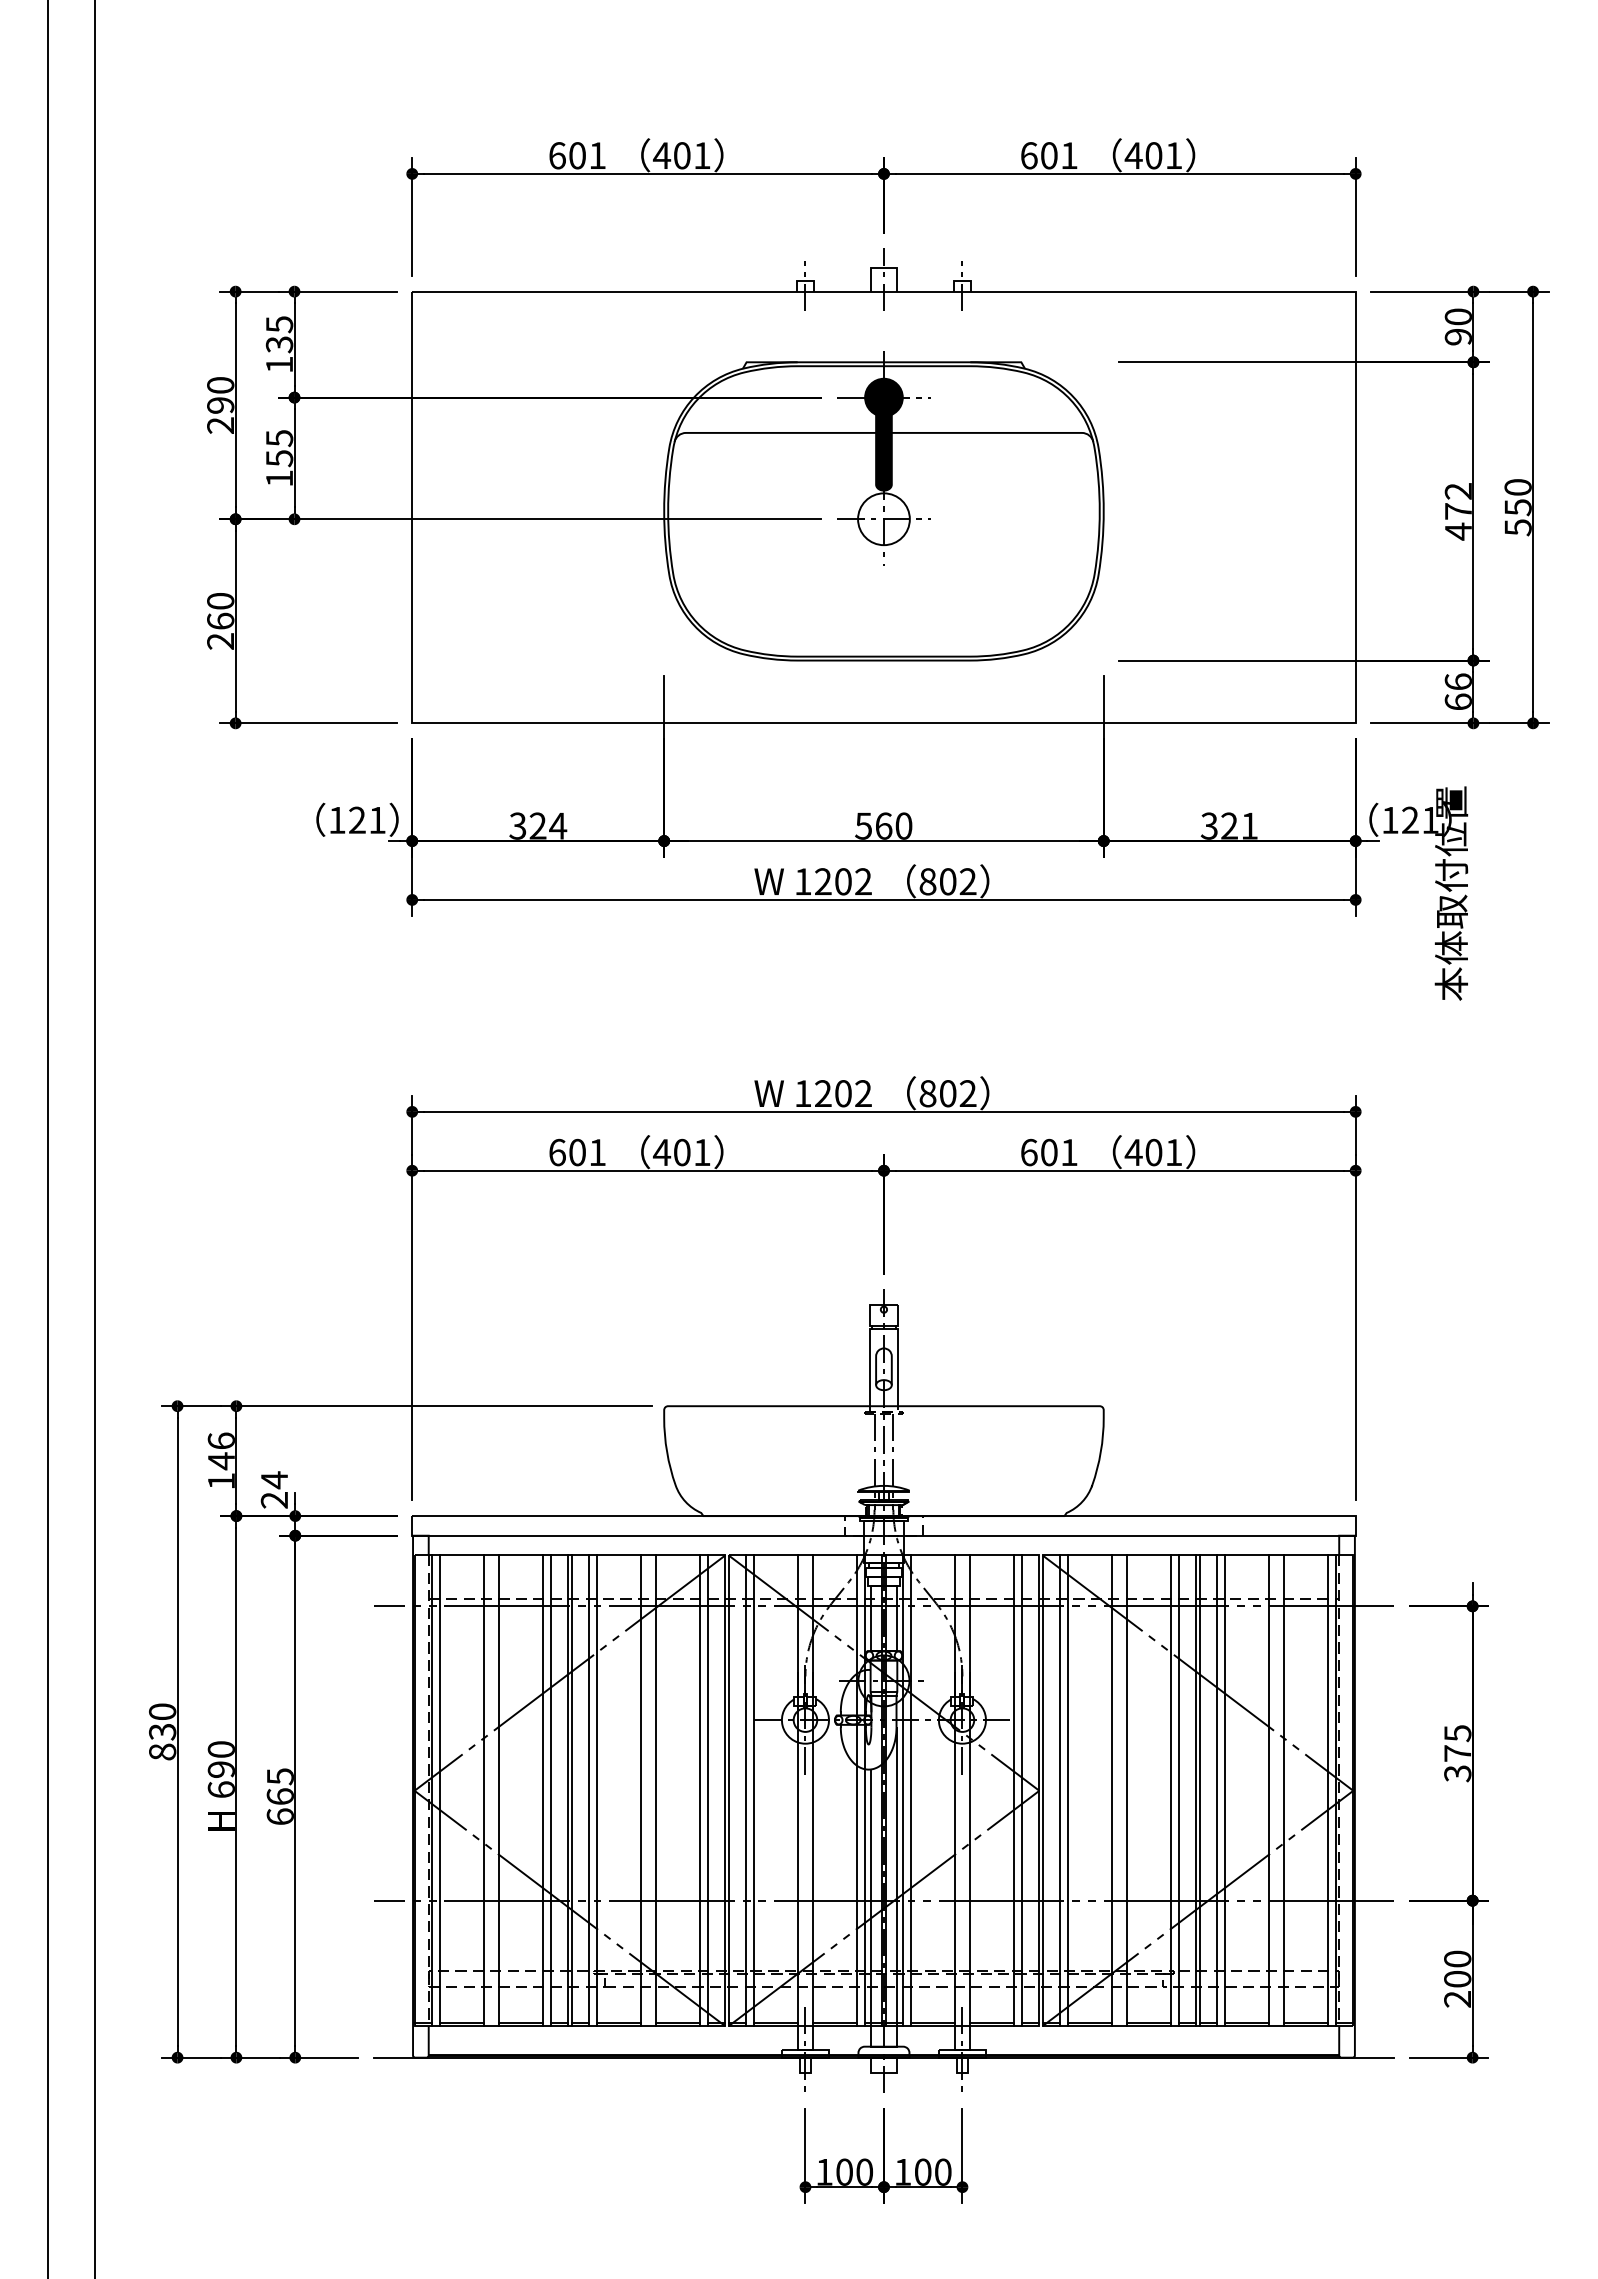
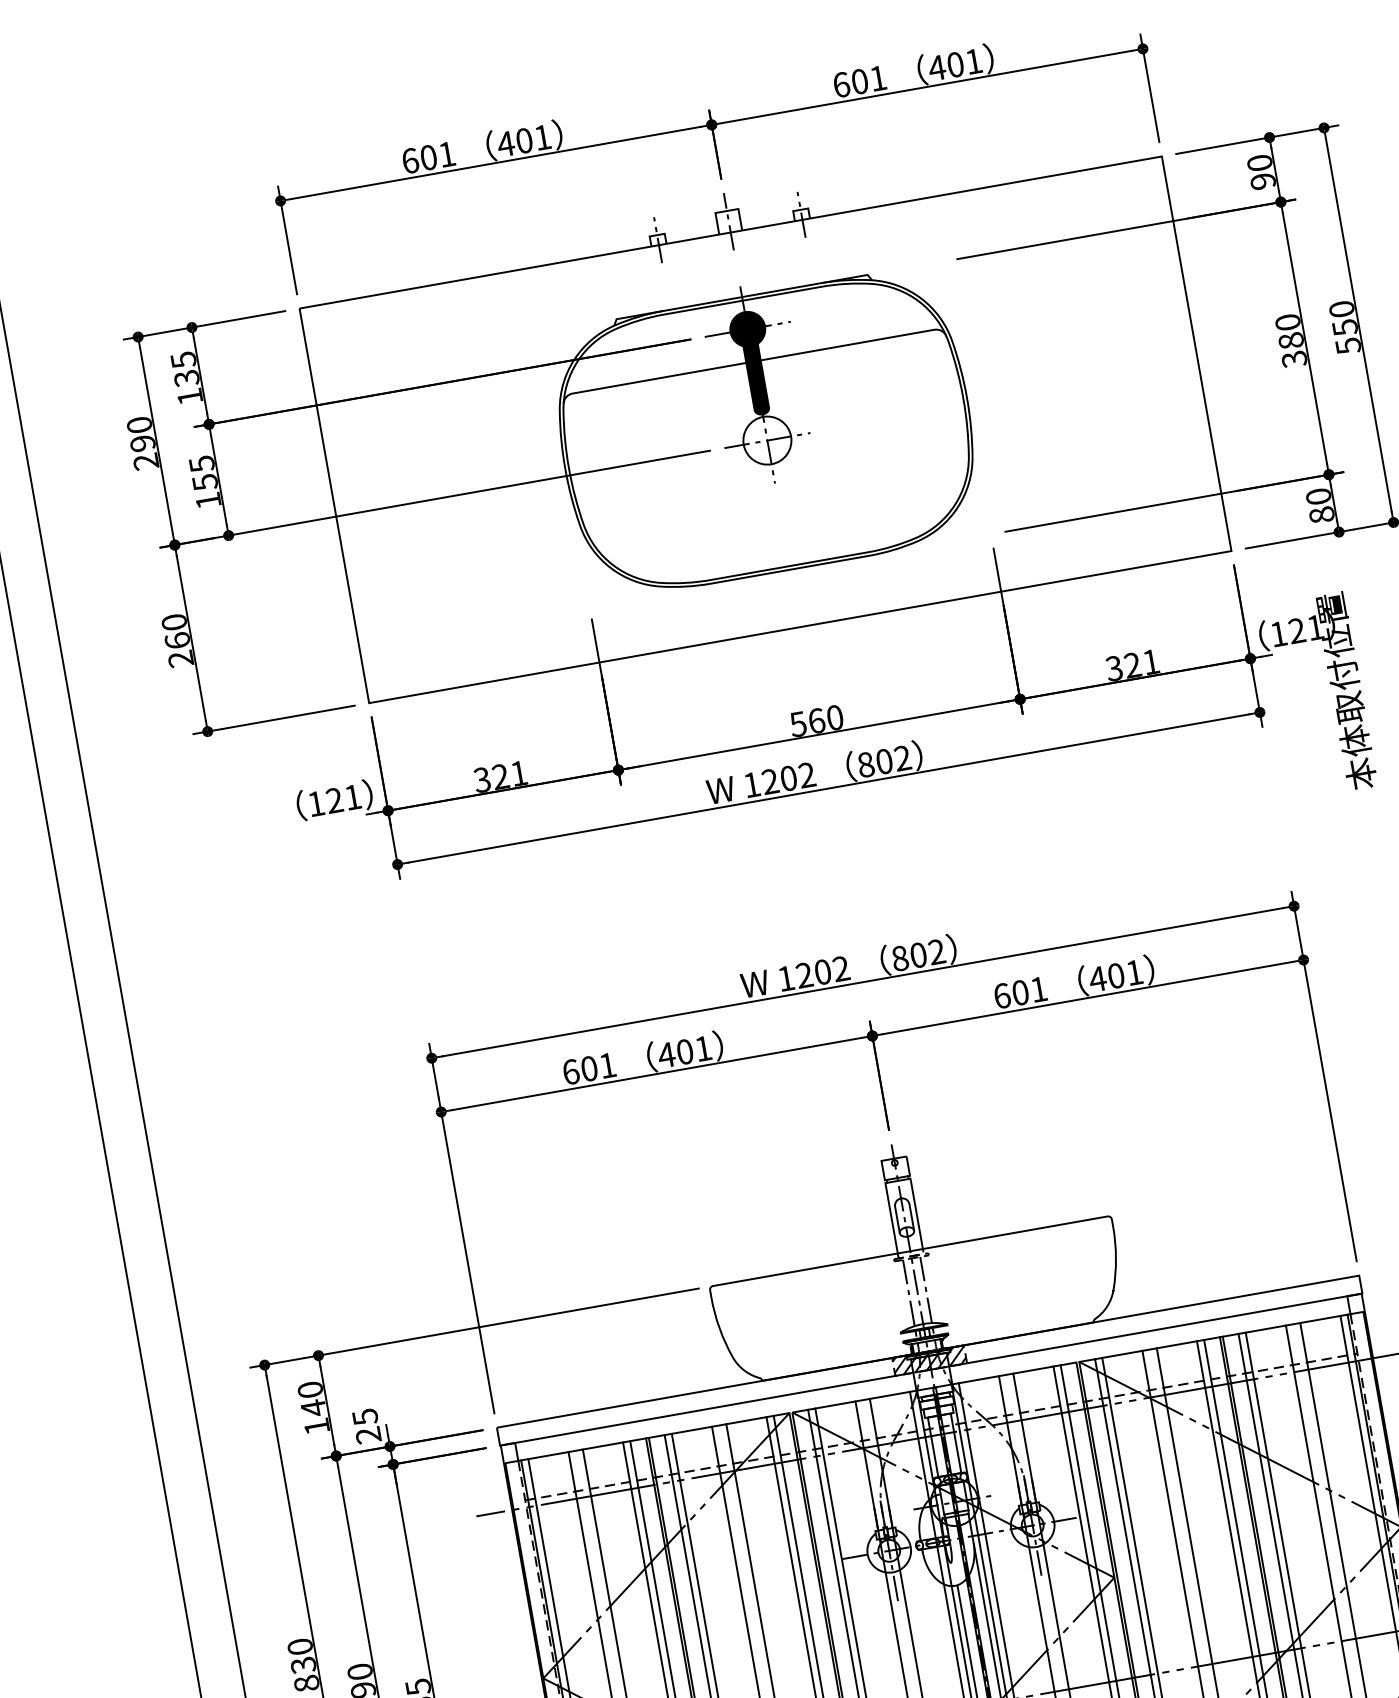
text: (1457, 511) -> (1290, 341), 472 -> 380
text: (1457, 691) -> (1319, 505), 66 -> 80
text: (558, 825) -> (519, 772), 324 -> 321
text: (220, 1440) -> (309, 1389), 146 -> 140
text: (274, 1480) -> (365, 1417), 24 -> 25
hatch: (883, 1525) -> (929, 1360), added

